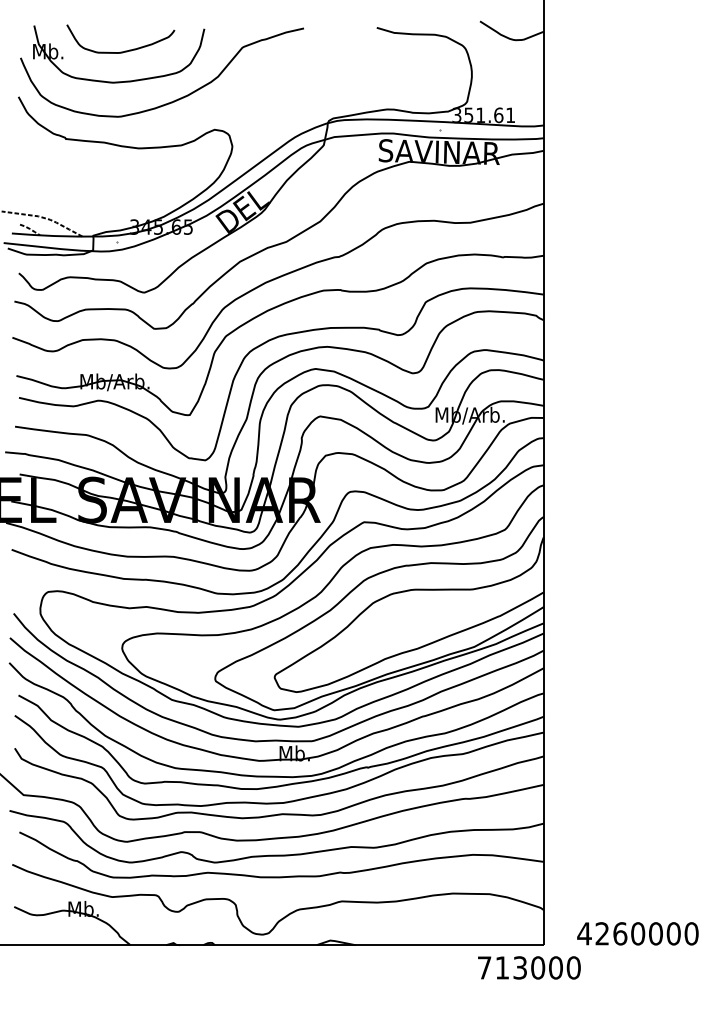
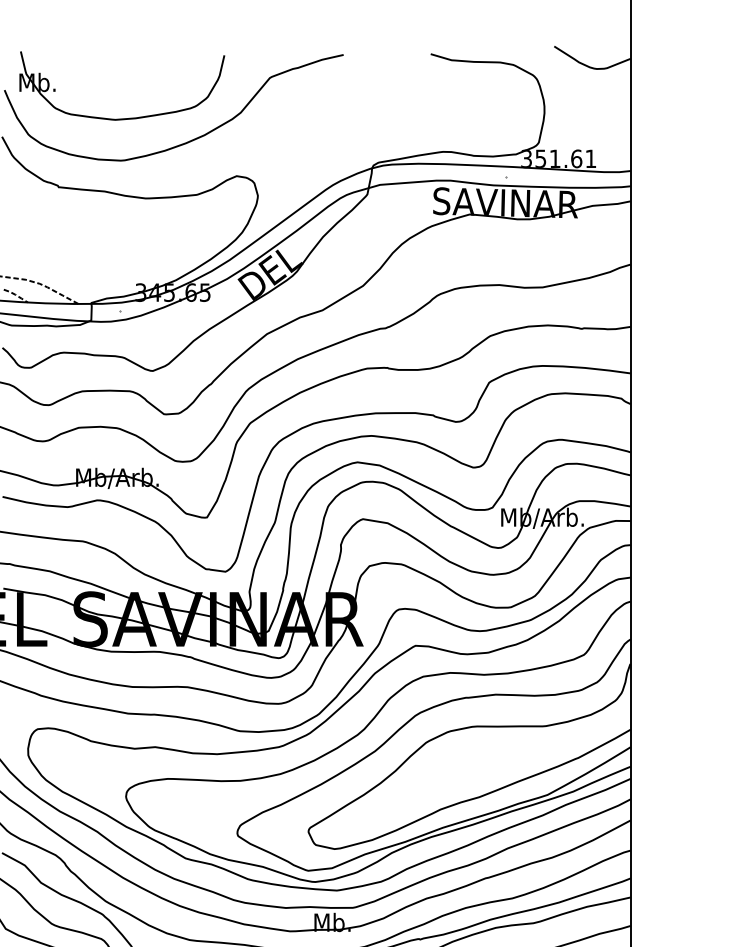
curve: (125, 50) -> (130, 81), removed

